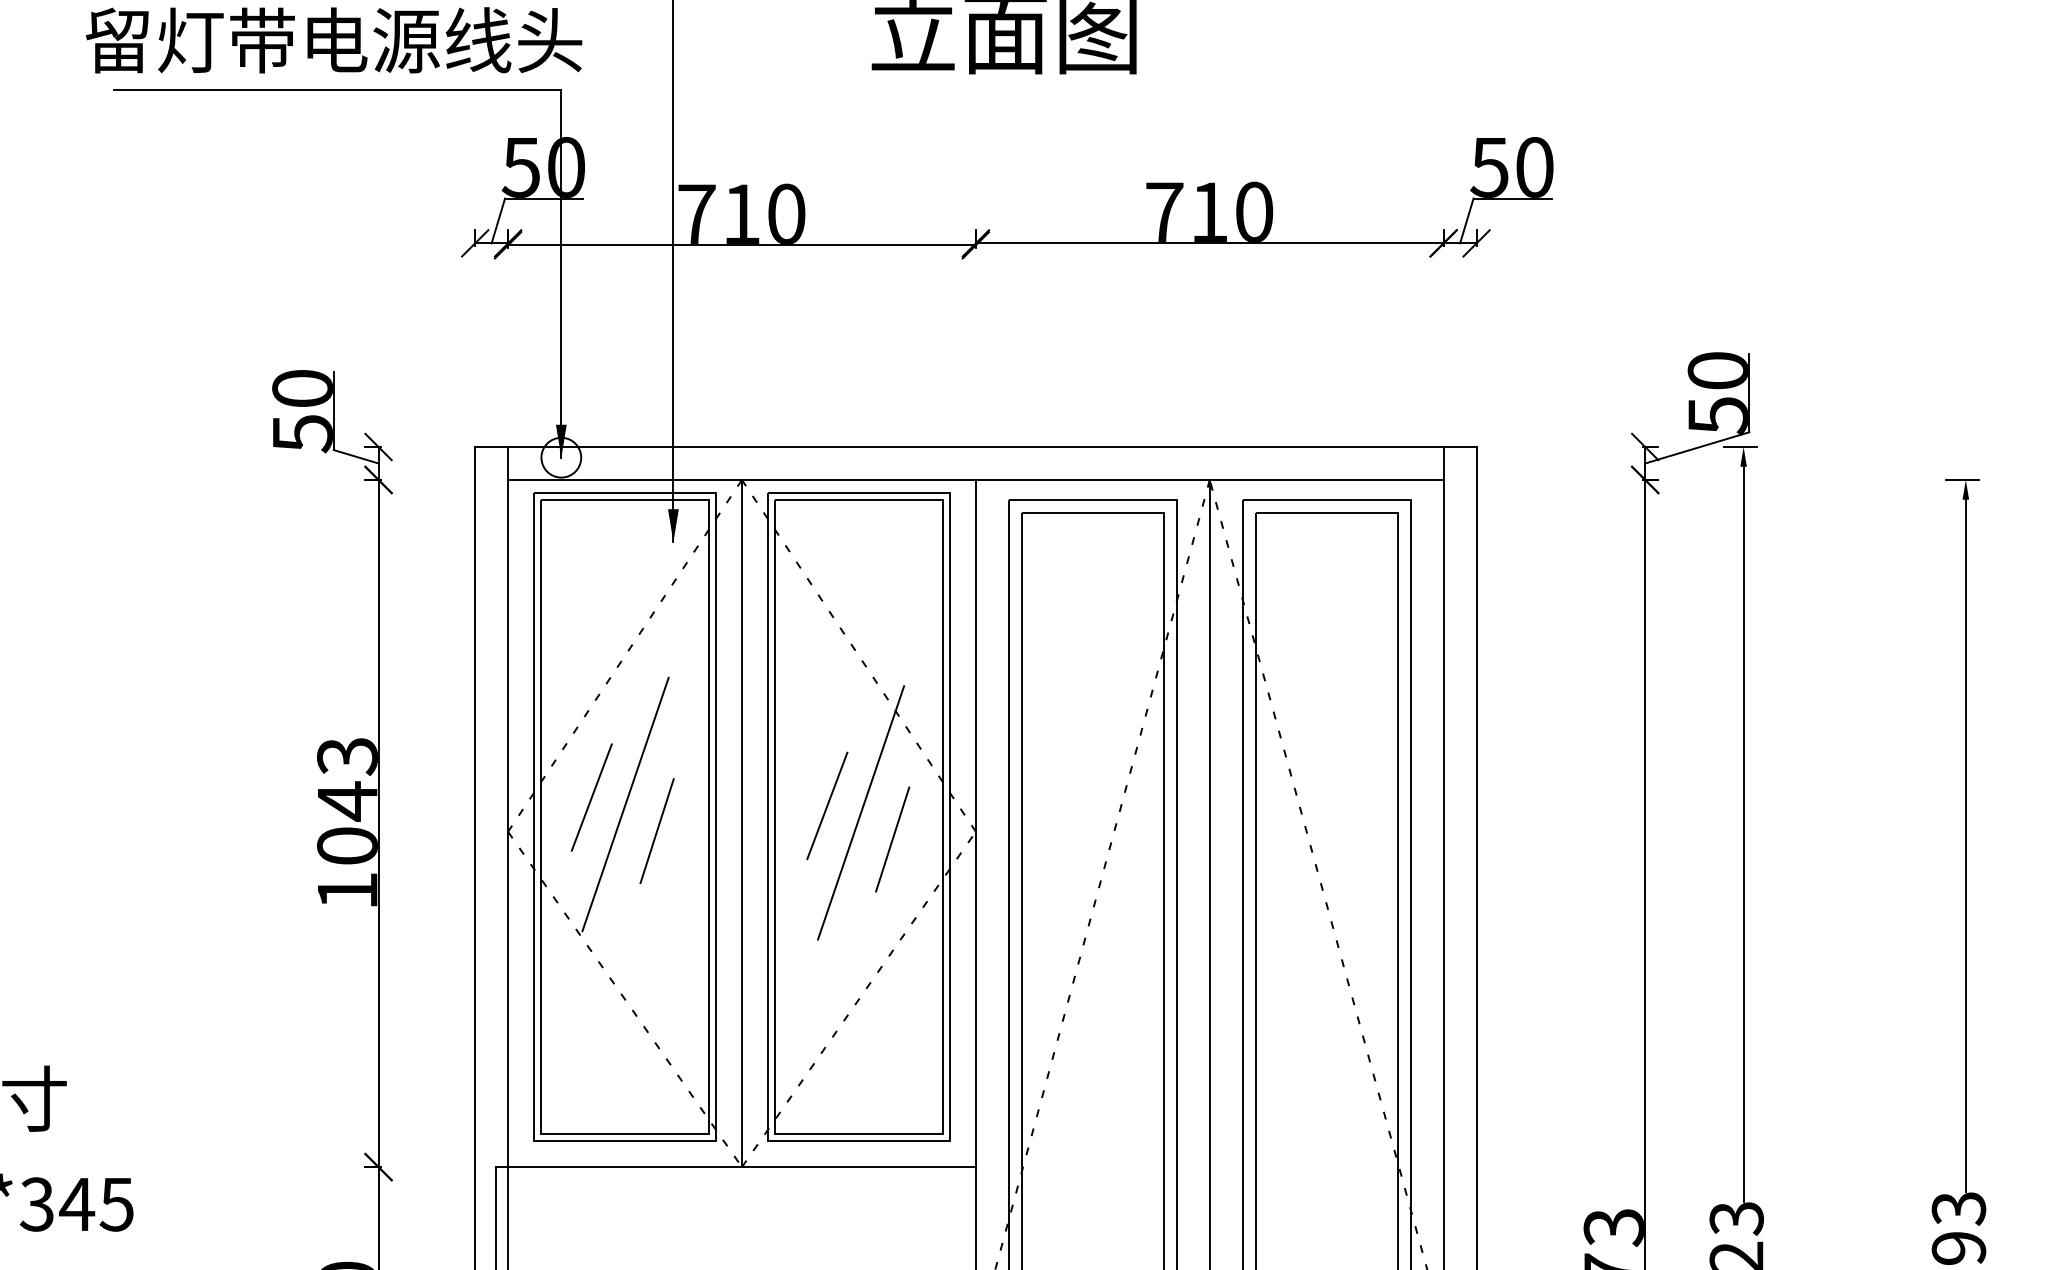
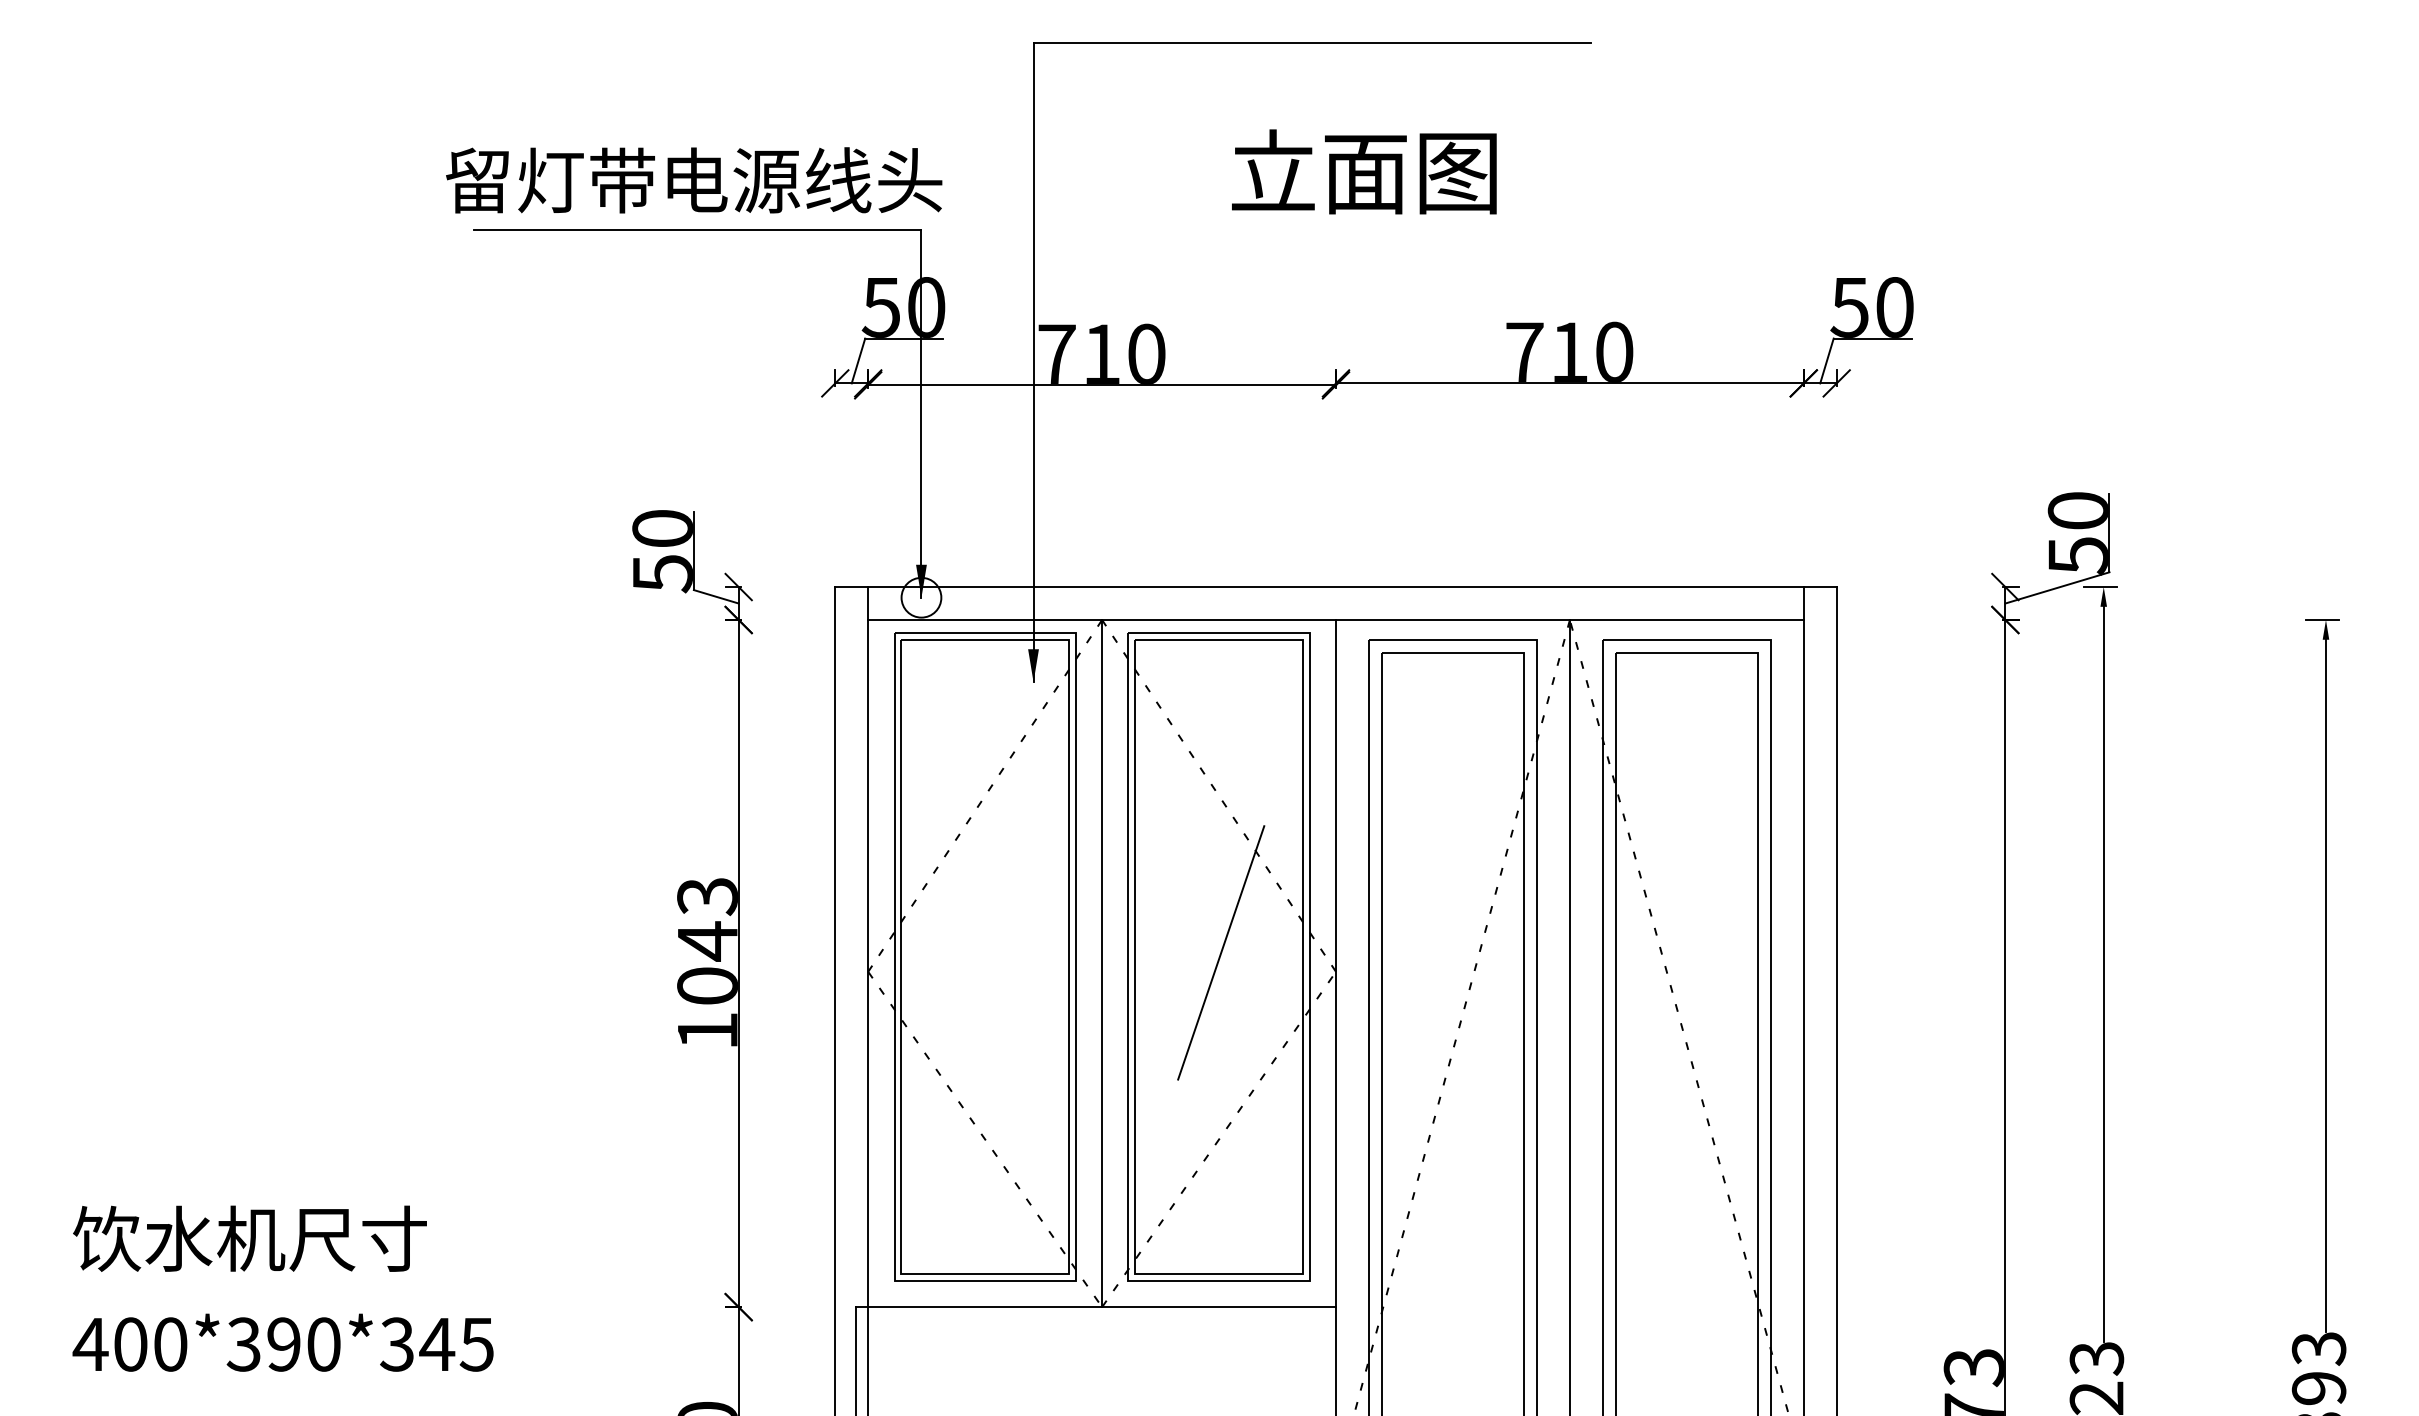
line: (591, 797) -> (951, 937), removed
line: (625, 804) -> (985, 944), removed
line: (827, 805) -> (1187, 945), removed
line: (656, 831) -> (1016, 971), removed
line: (892, 839) -> (1252, 979), removed

